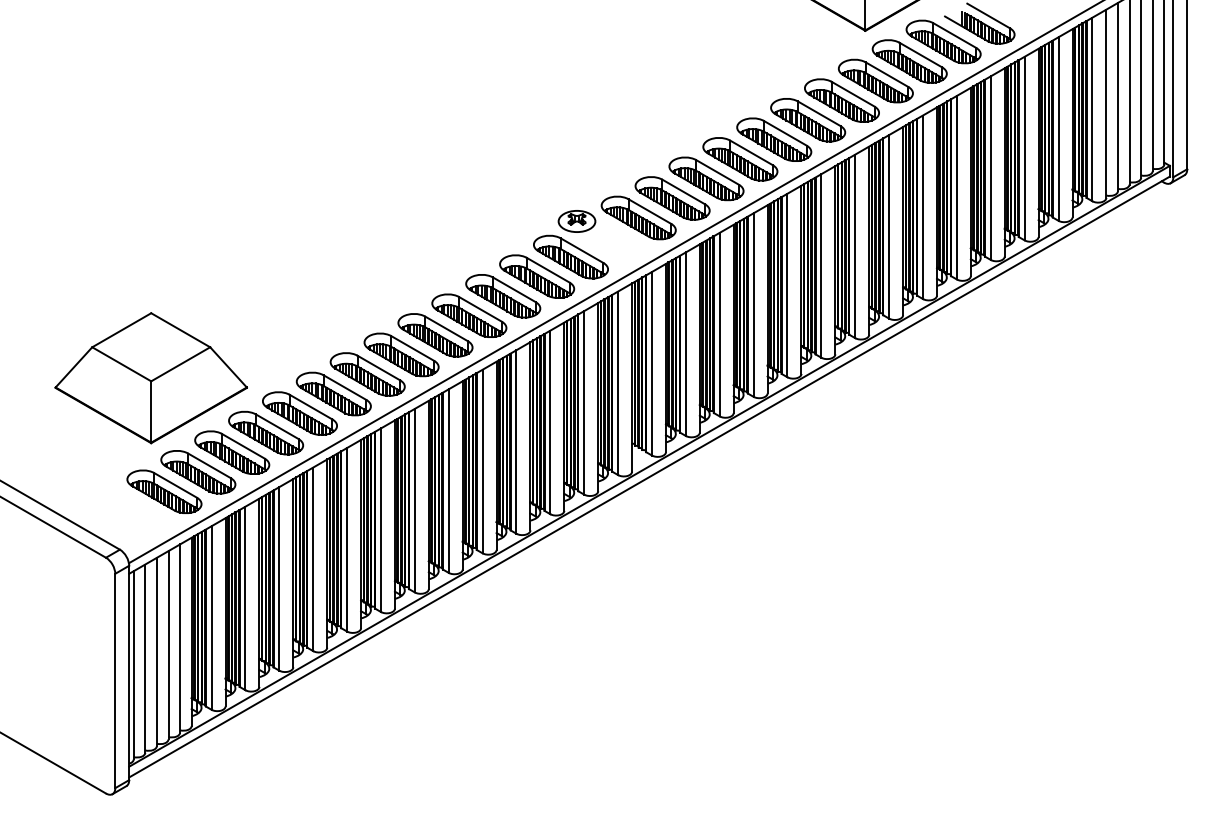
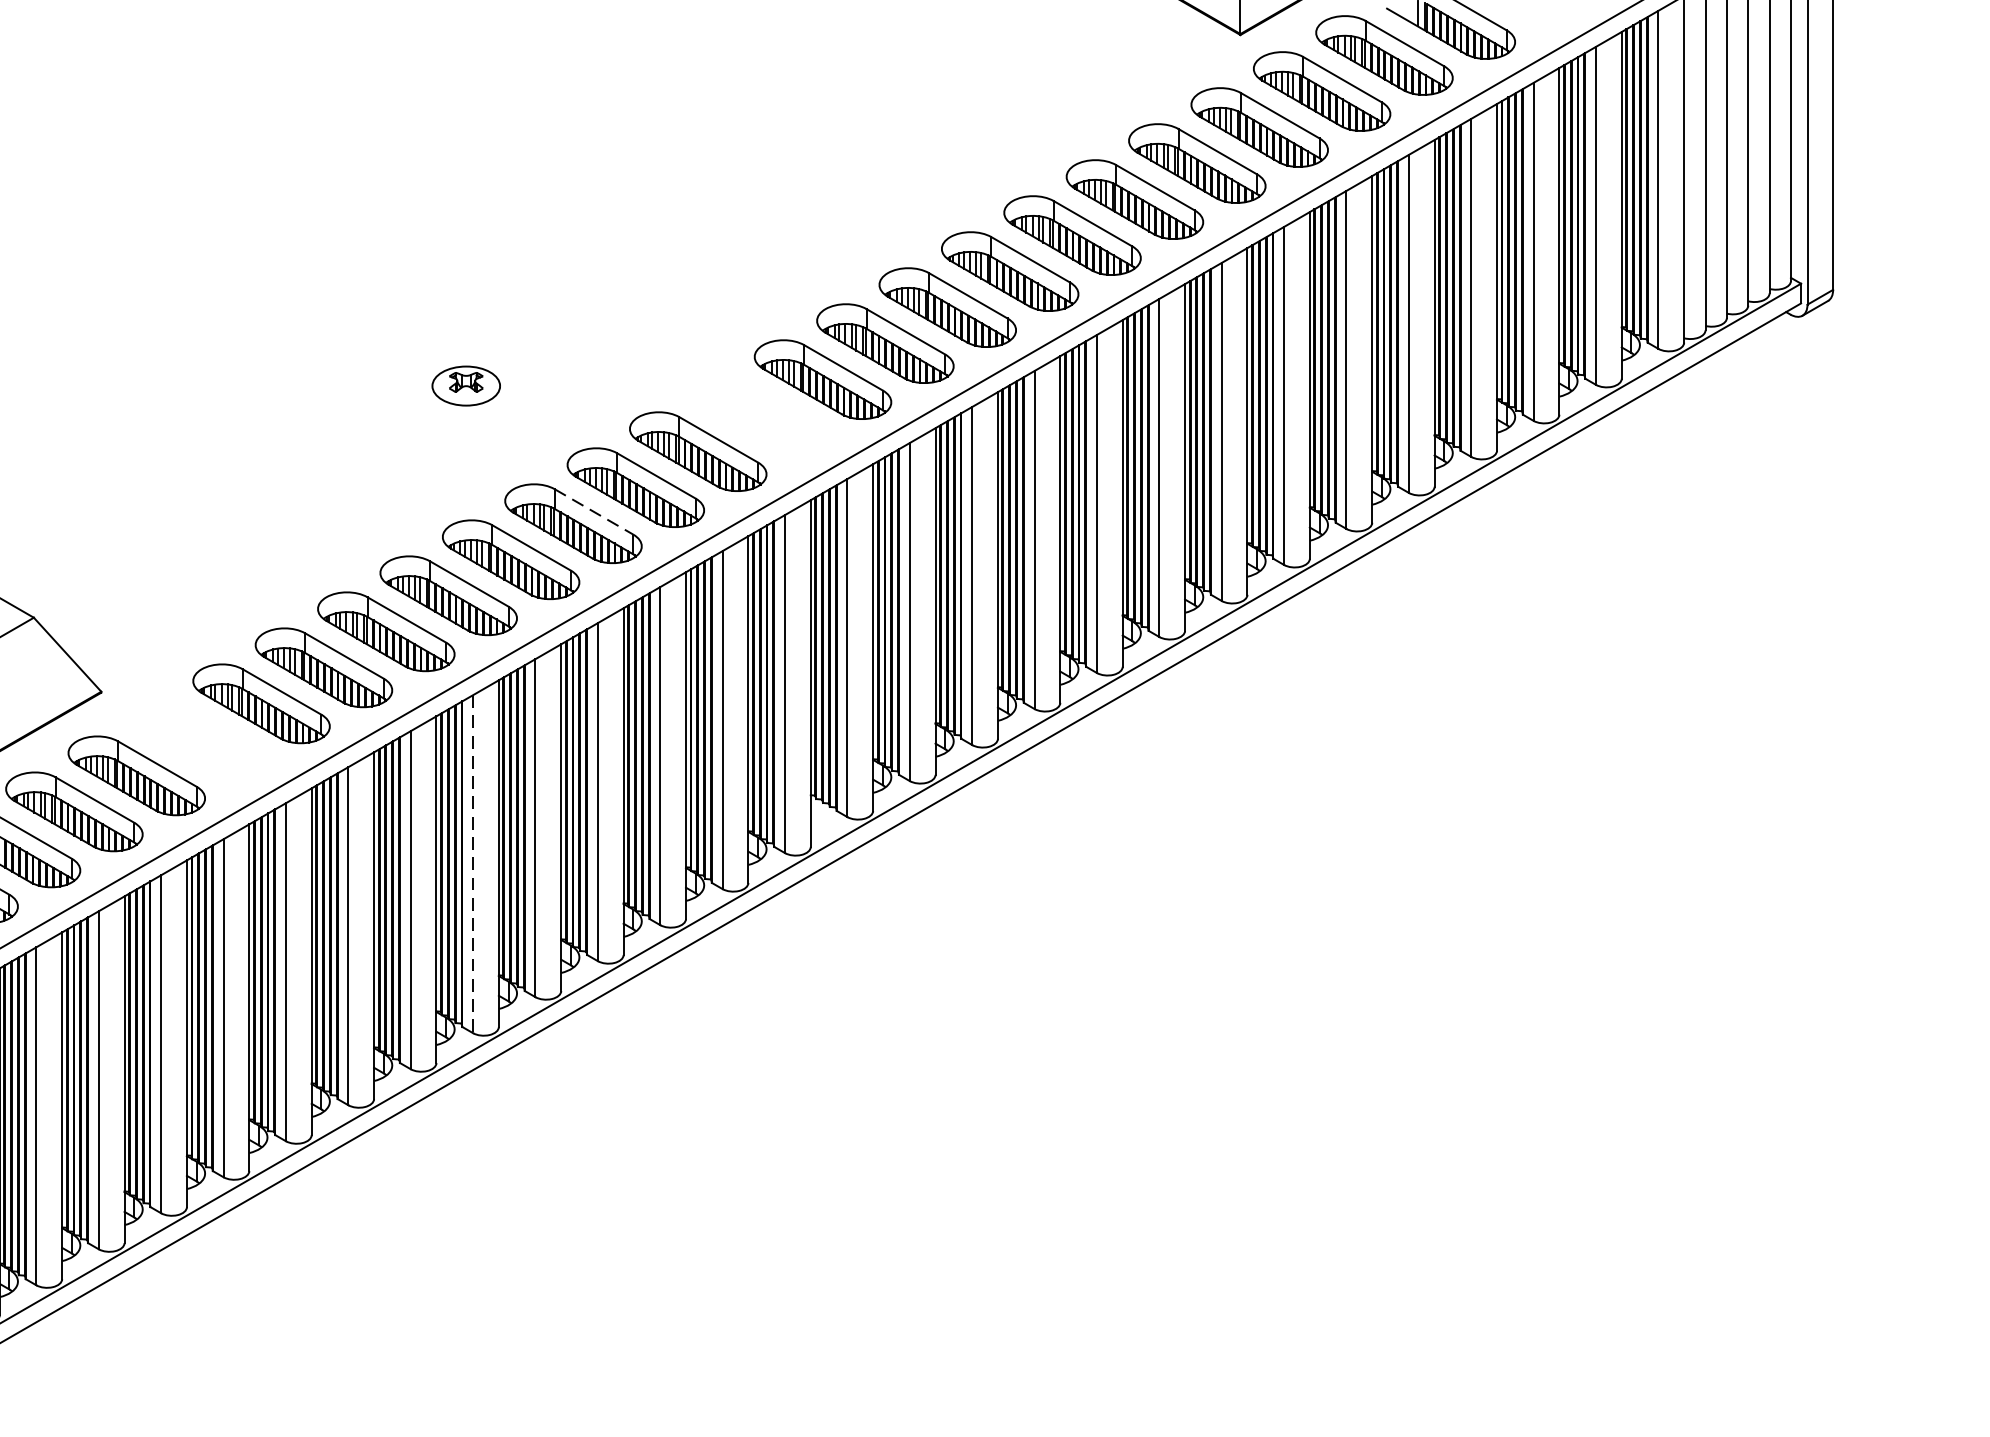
part: (576, 221) -> (465, 386), moved
line: (514, 289) -> (594, 511), solid -> dashed
part: (299, 413) -> (198, 739), removed
line: (448, 481) -> (472, 864), solid -> dashed

